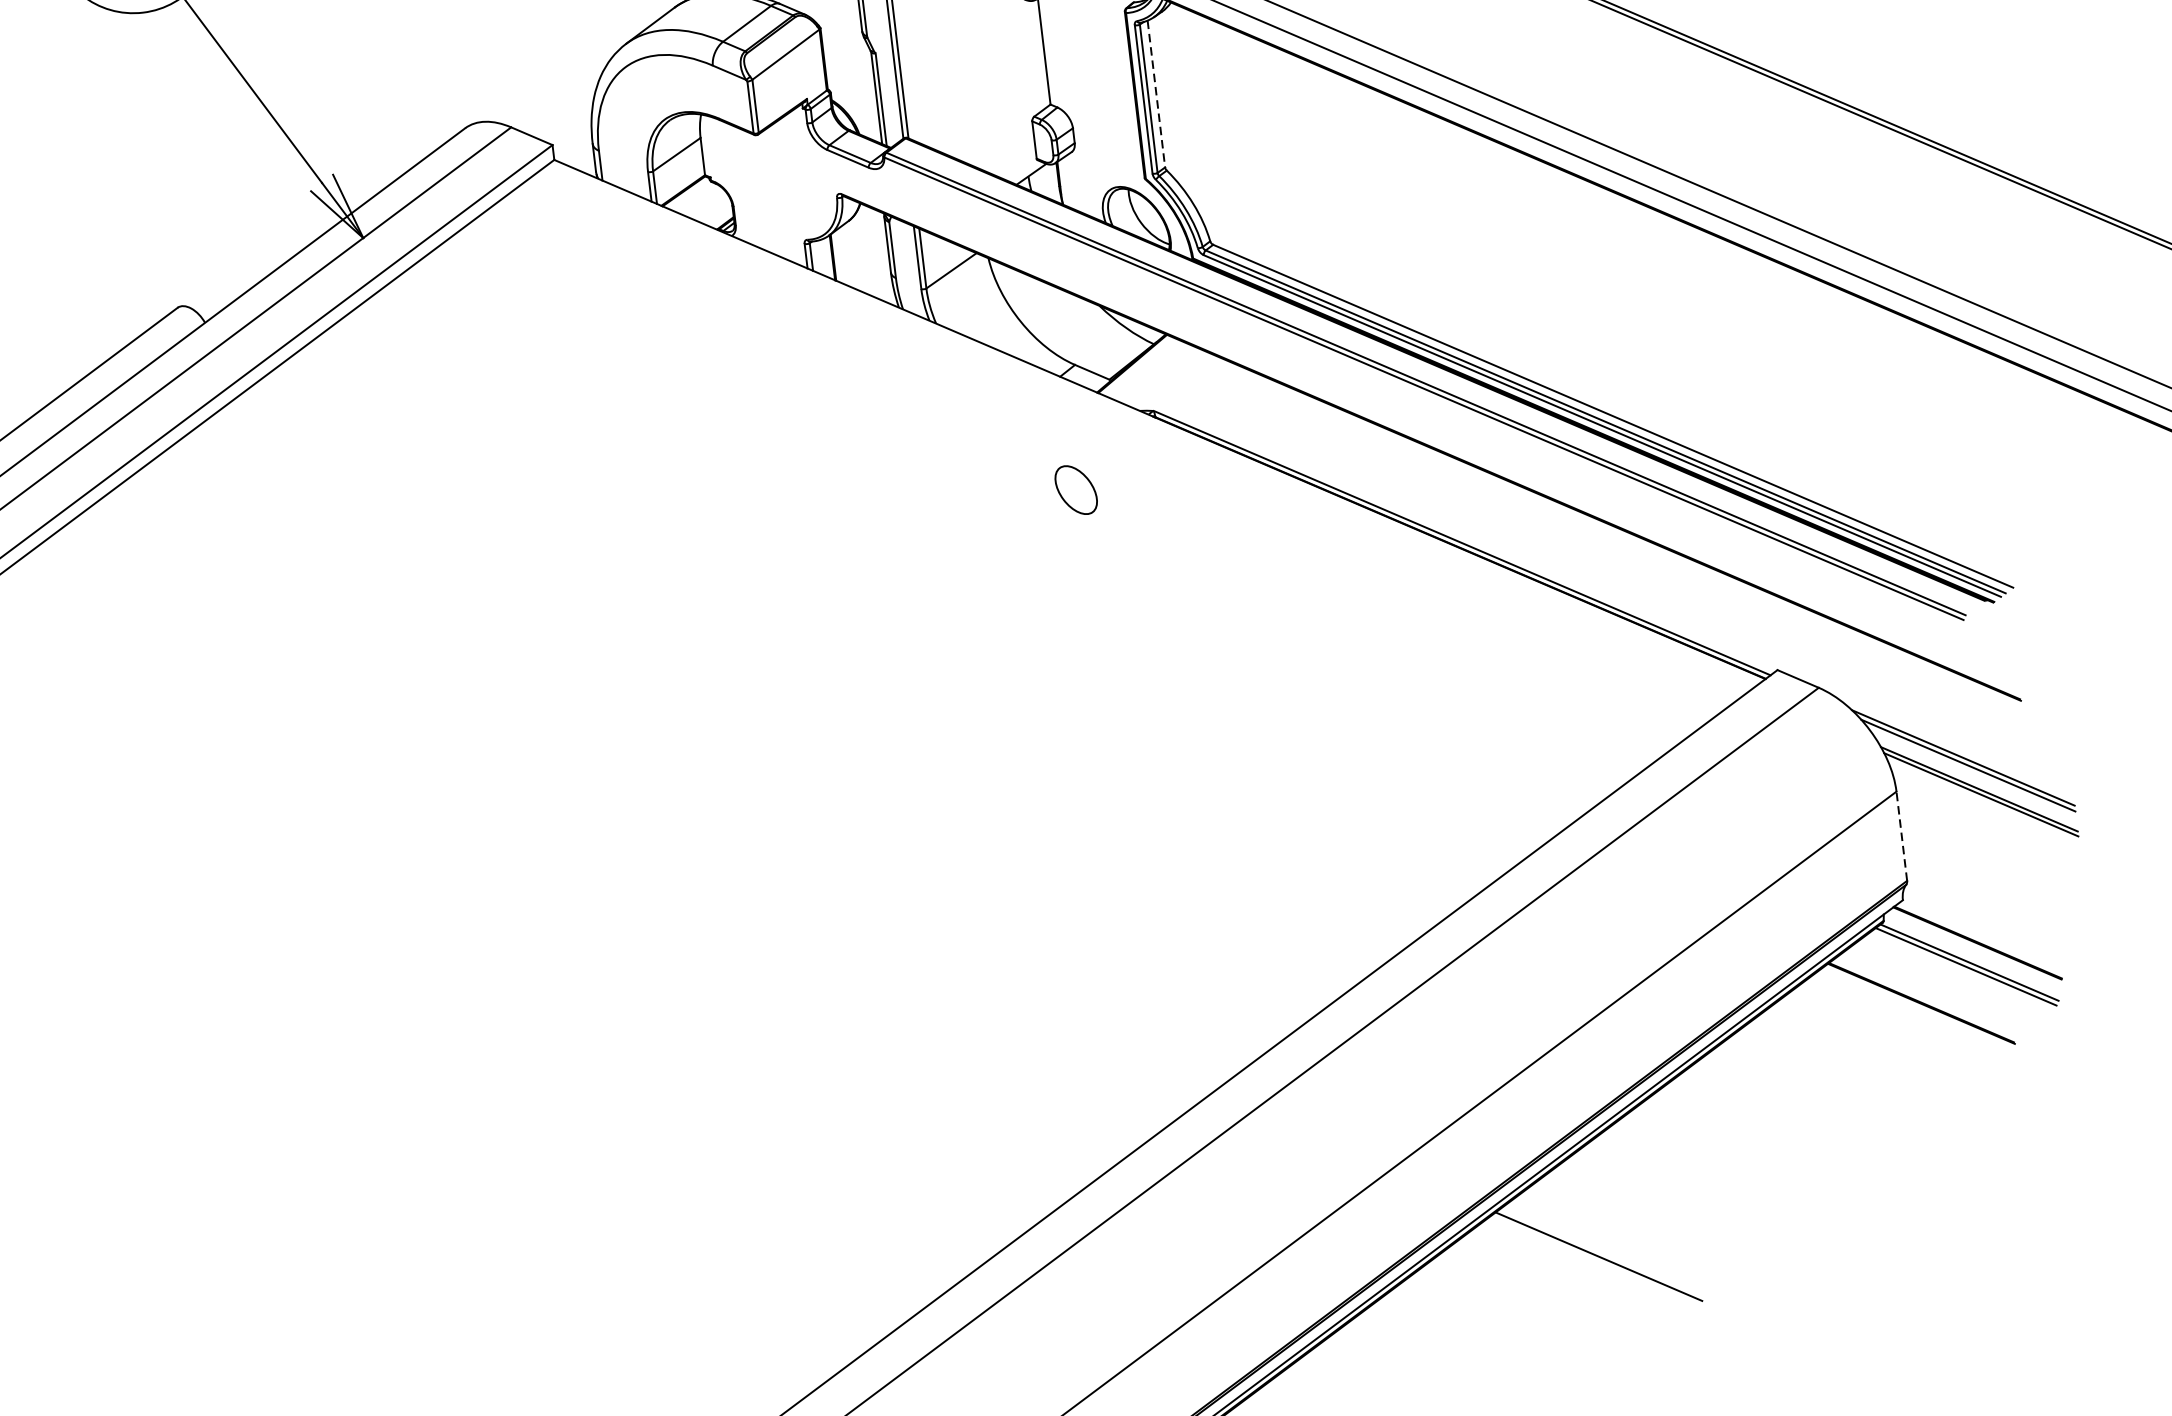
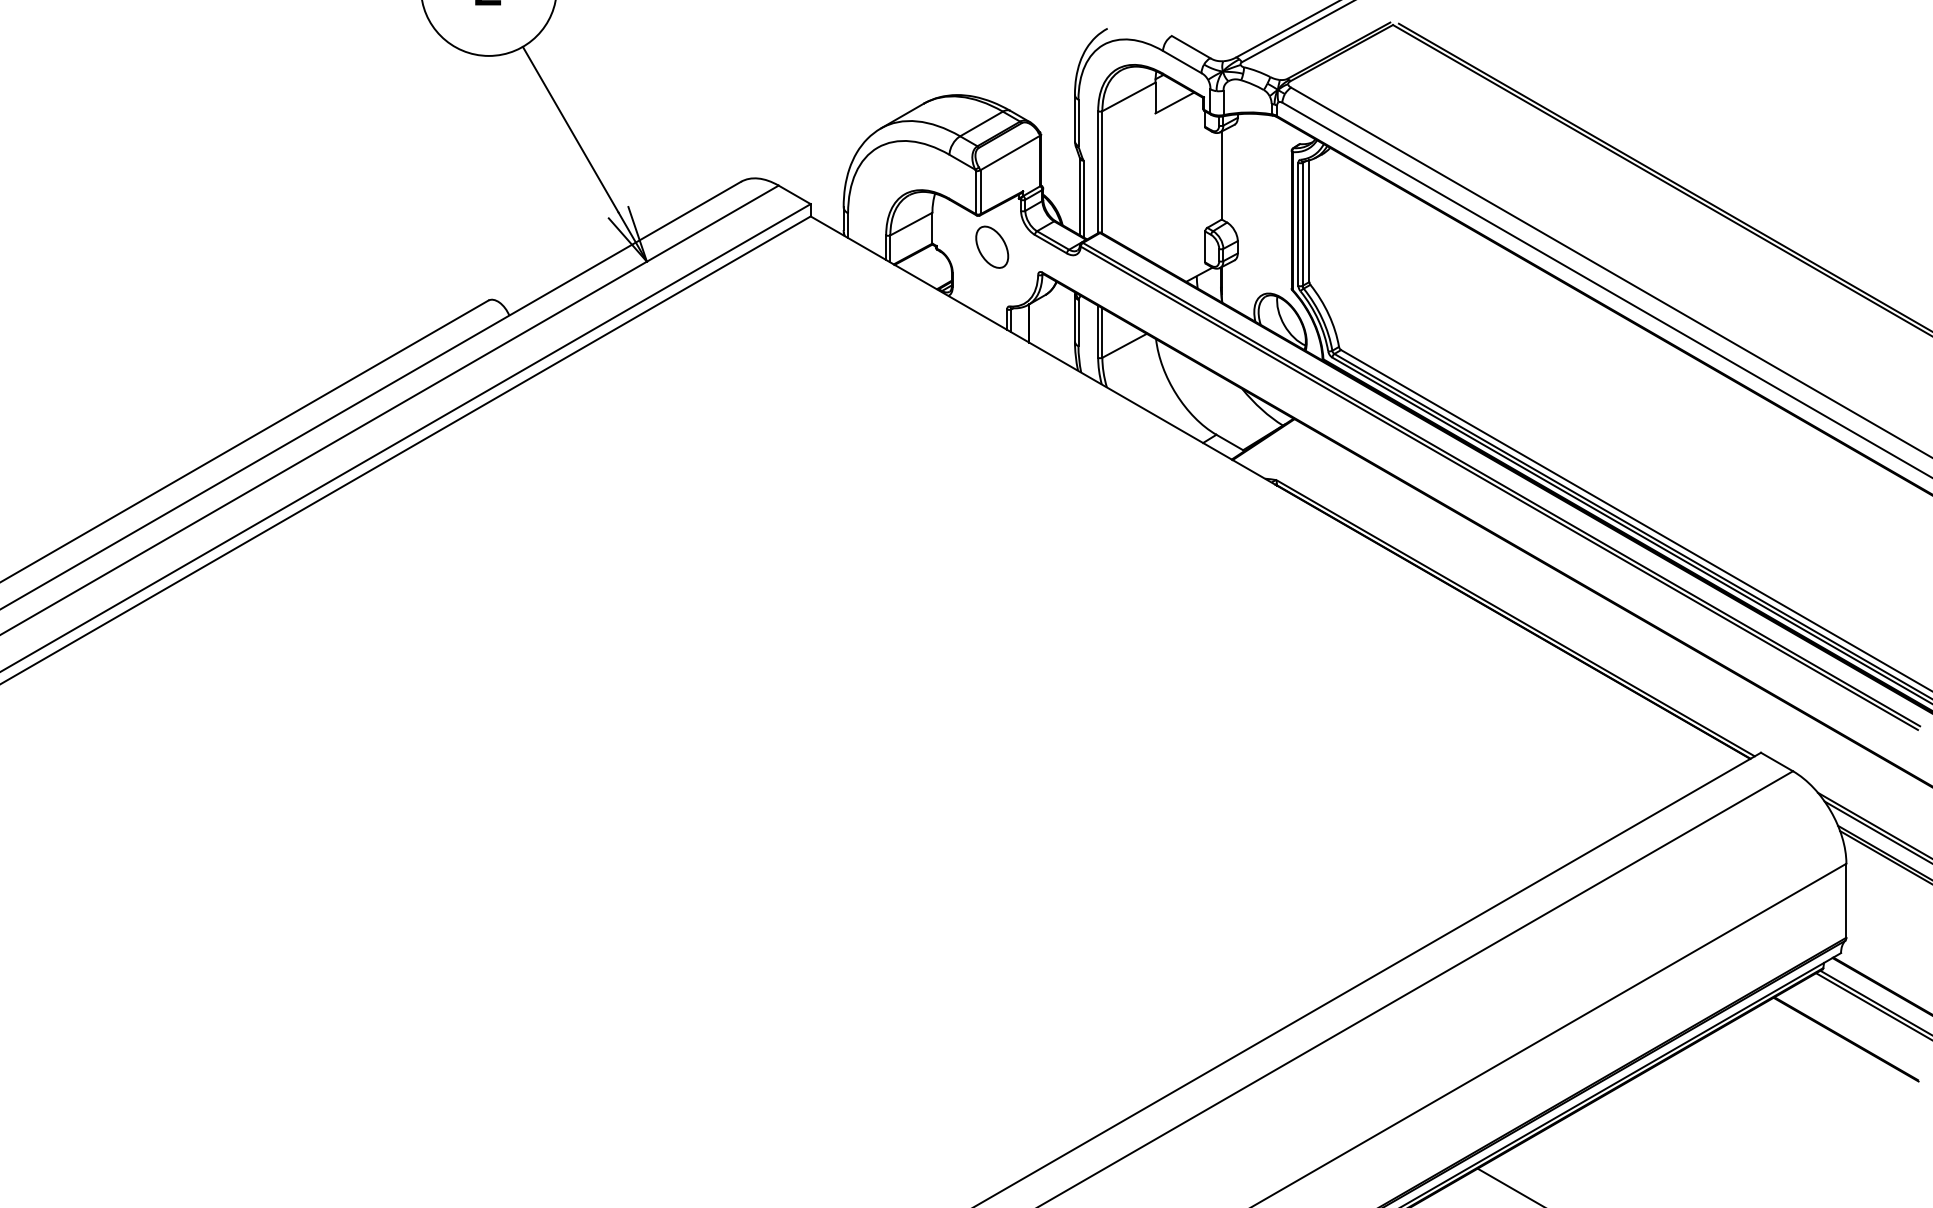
line: (1156, 94) -> (1309, 221), dashed -> solid
part: (1076, 489) -> (992, 246), moved
line: (1901, 835) -> (1846, 900), dashed -> solid

